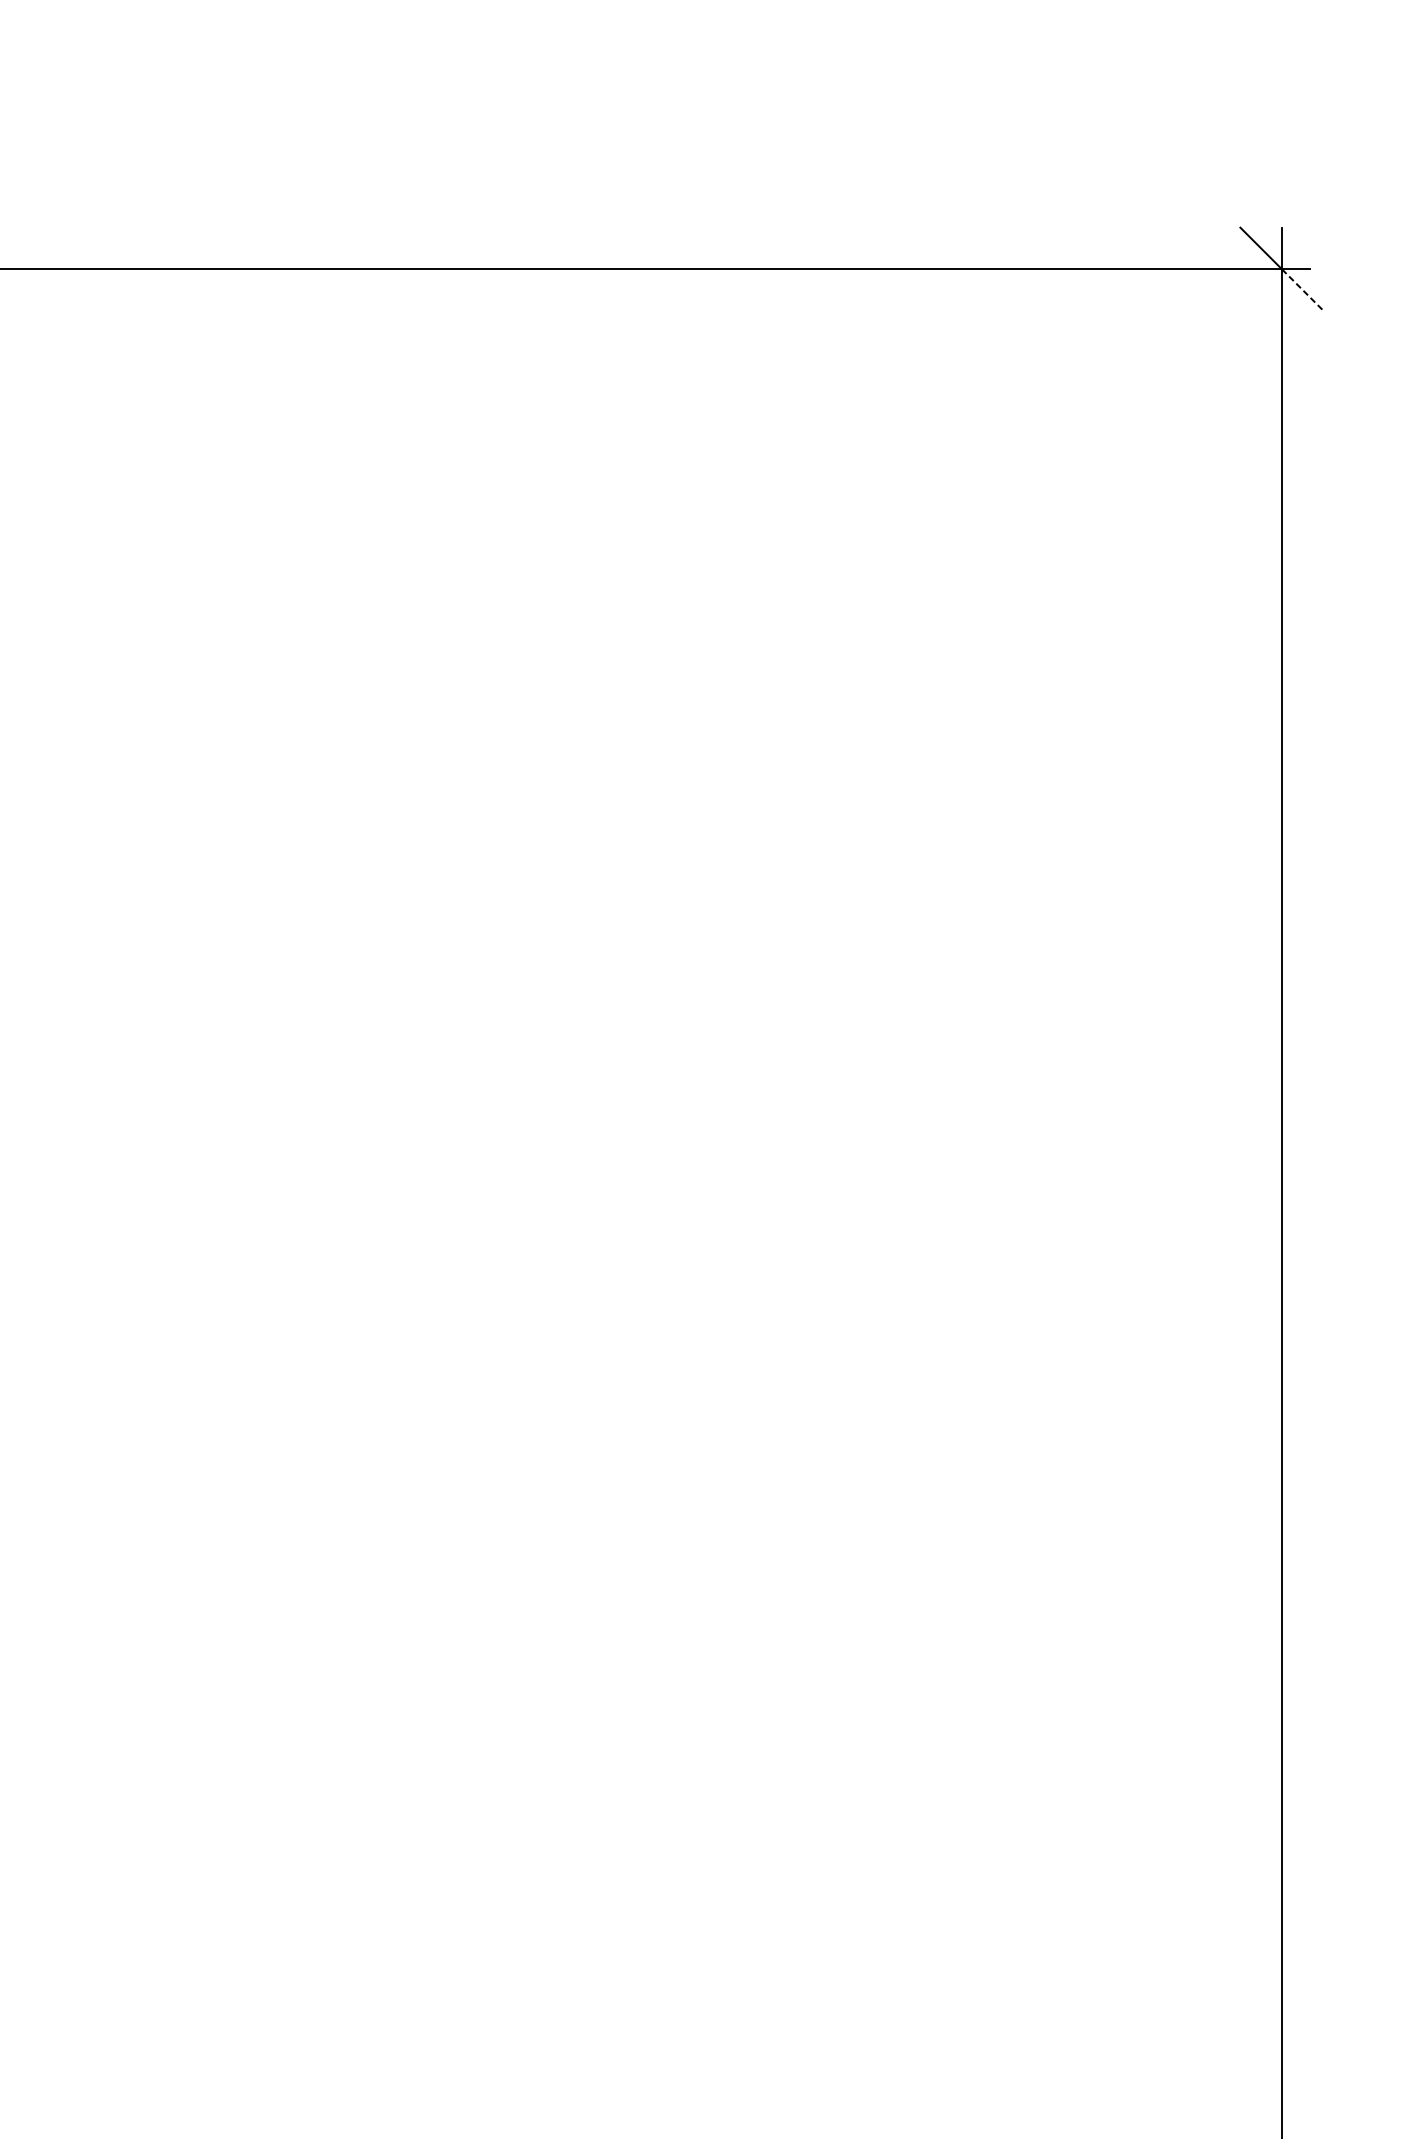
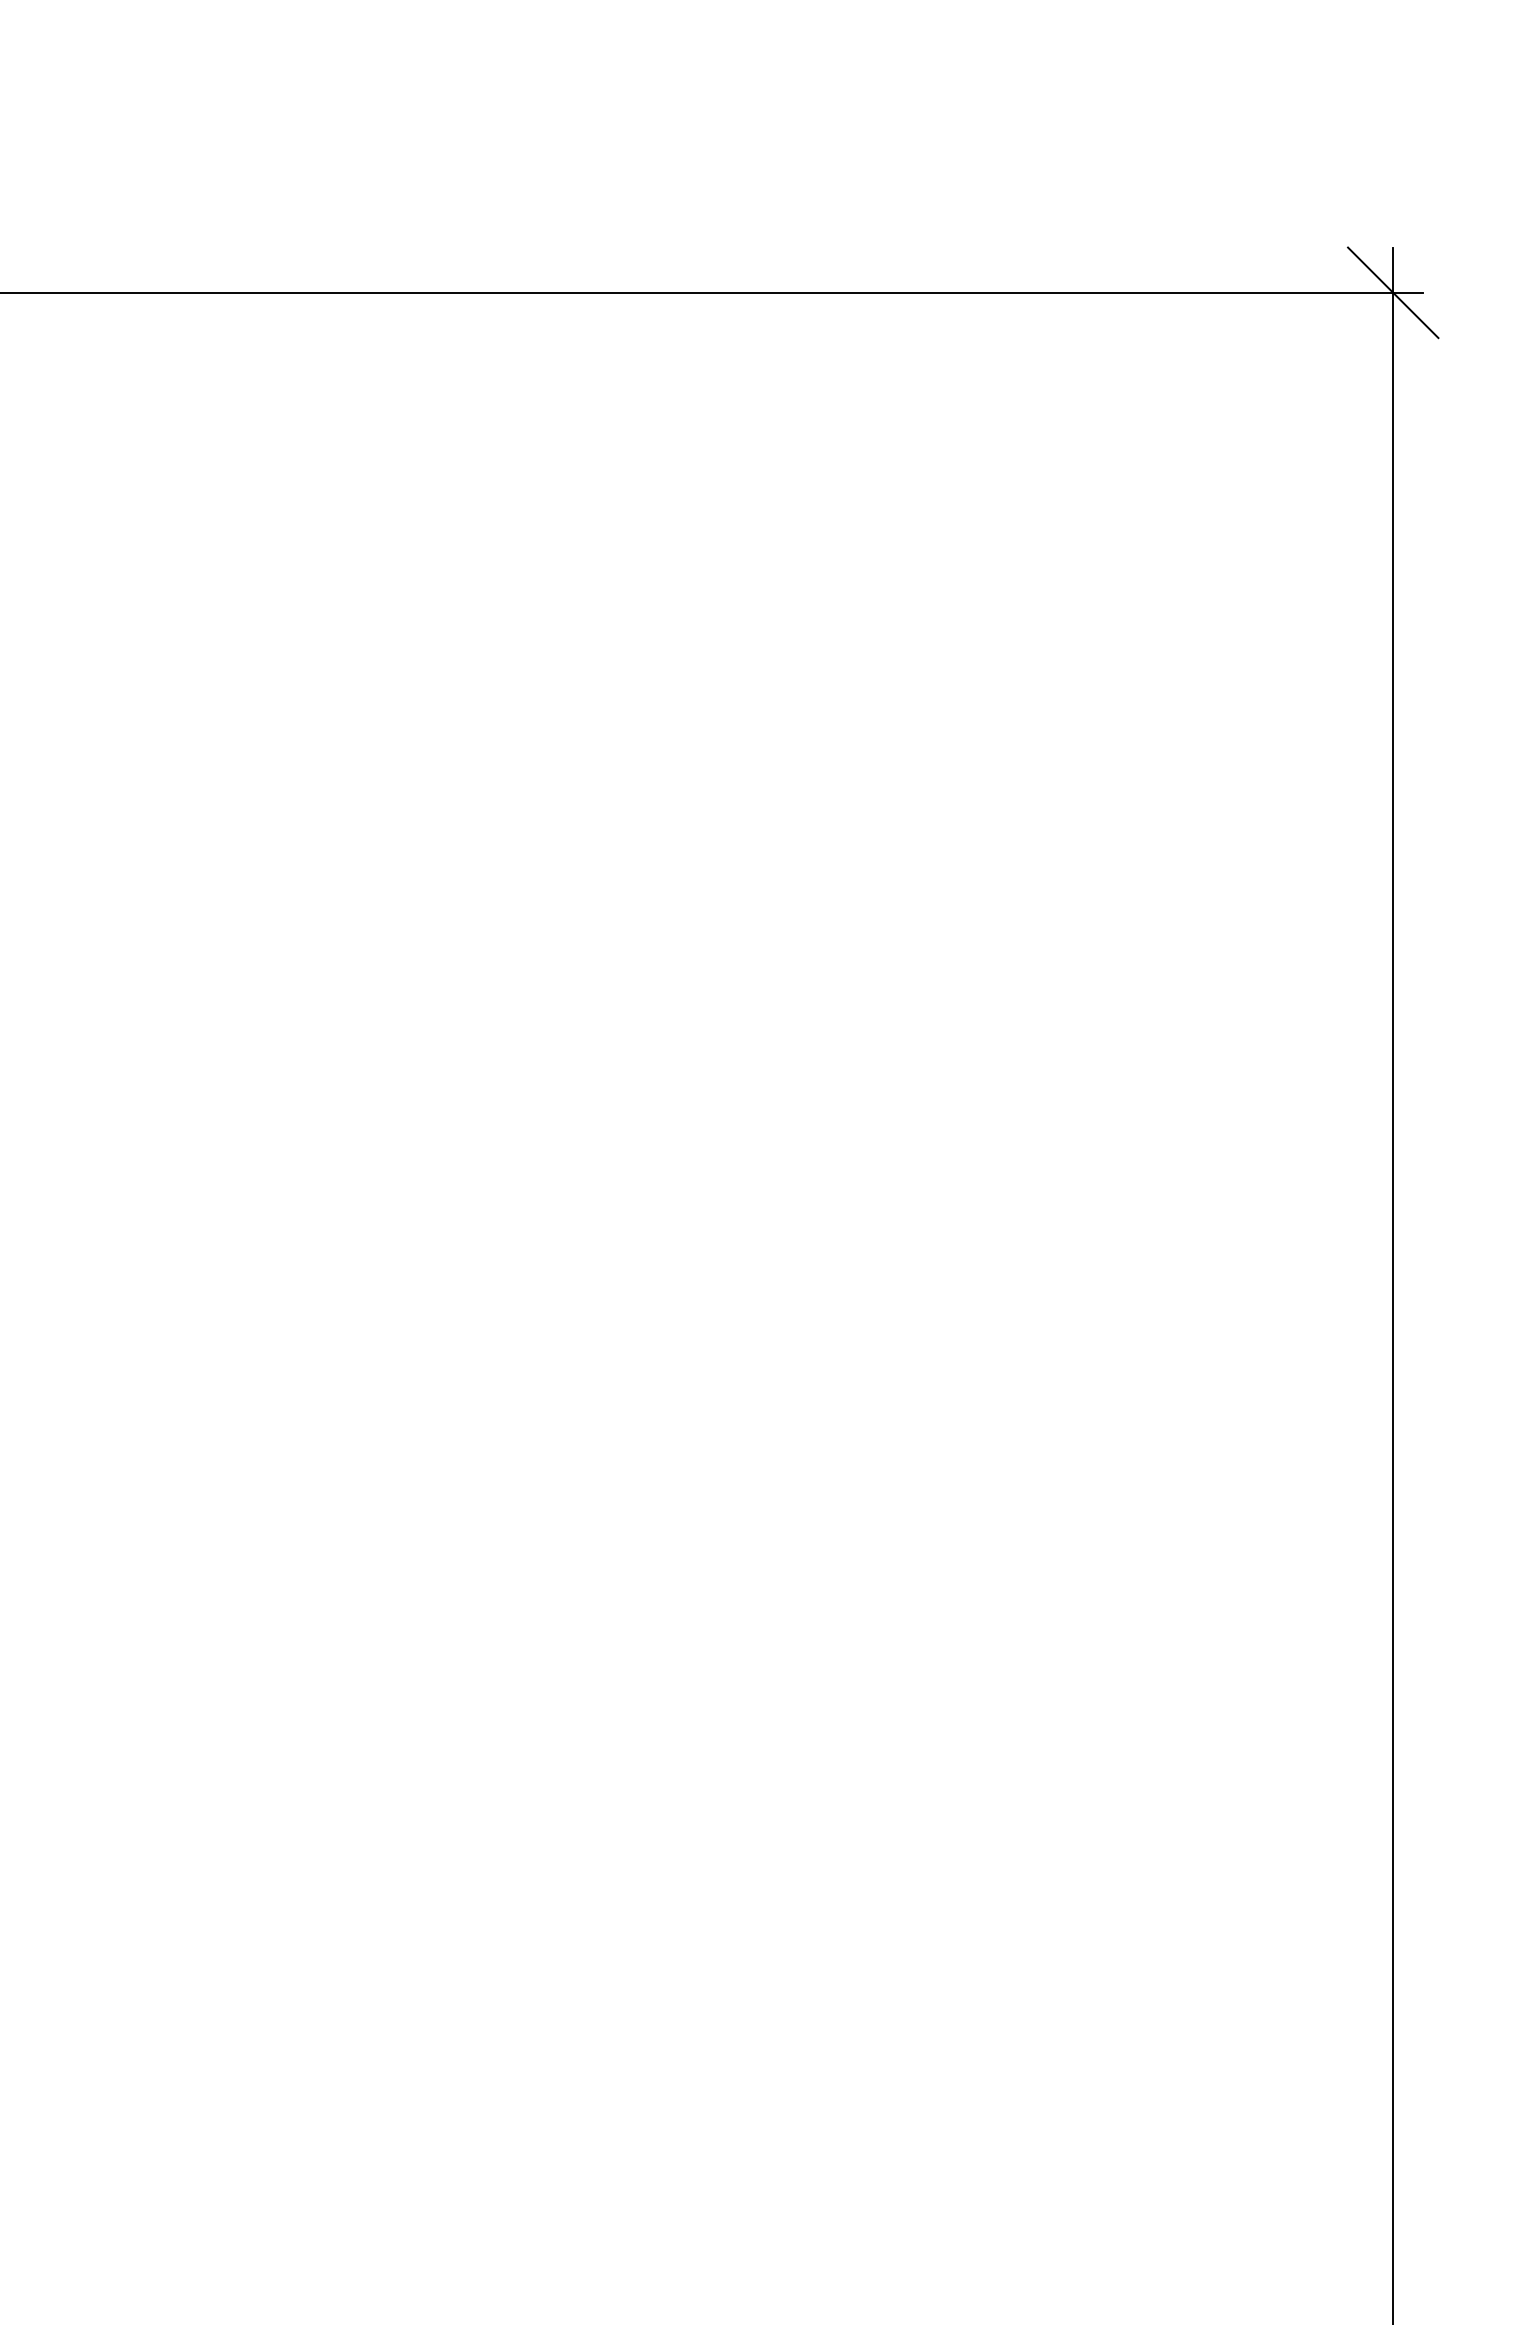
line: (1302, 290) -> (1415, 315), dashed -> solid

